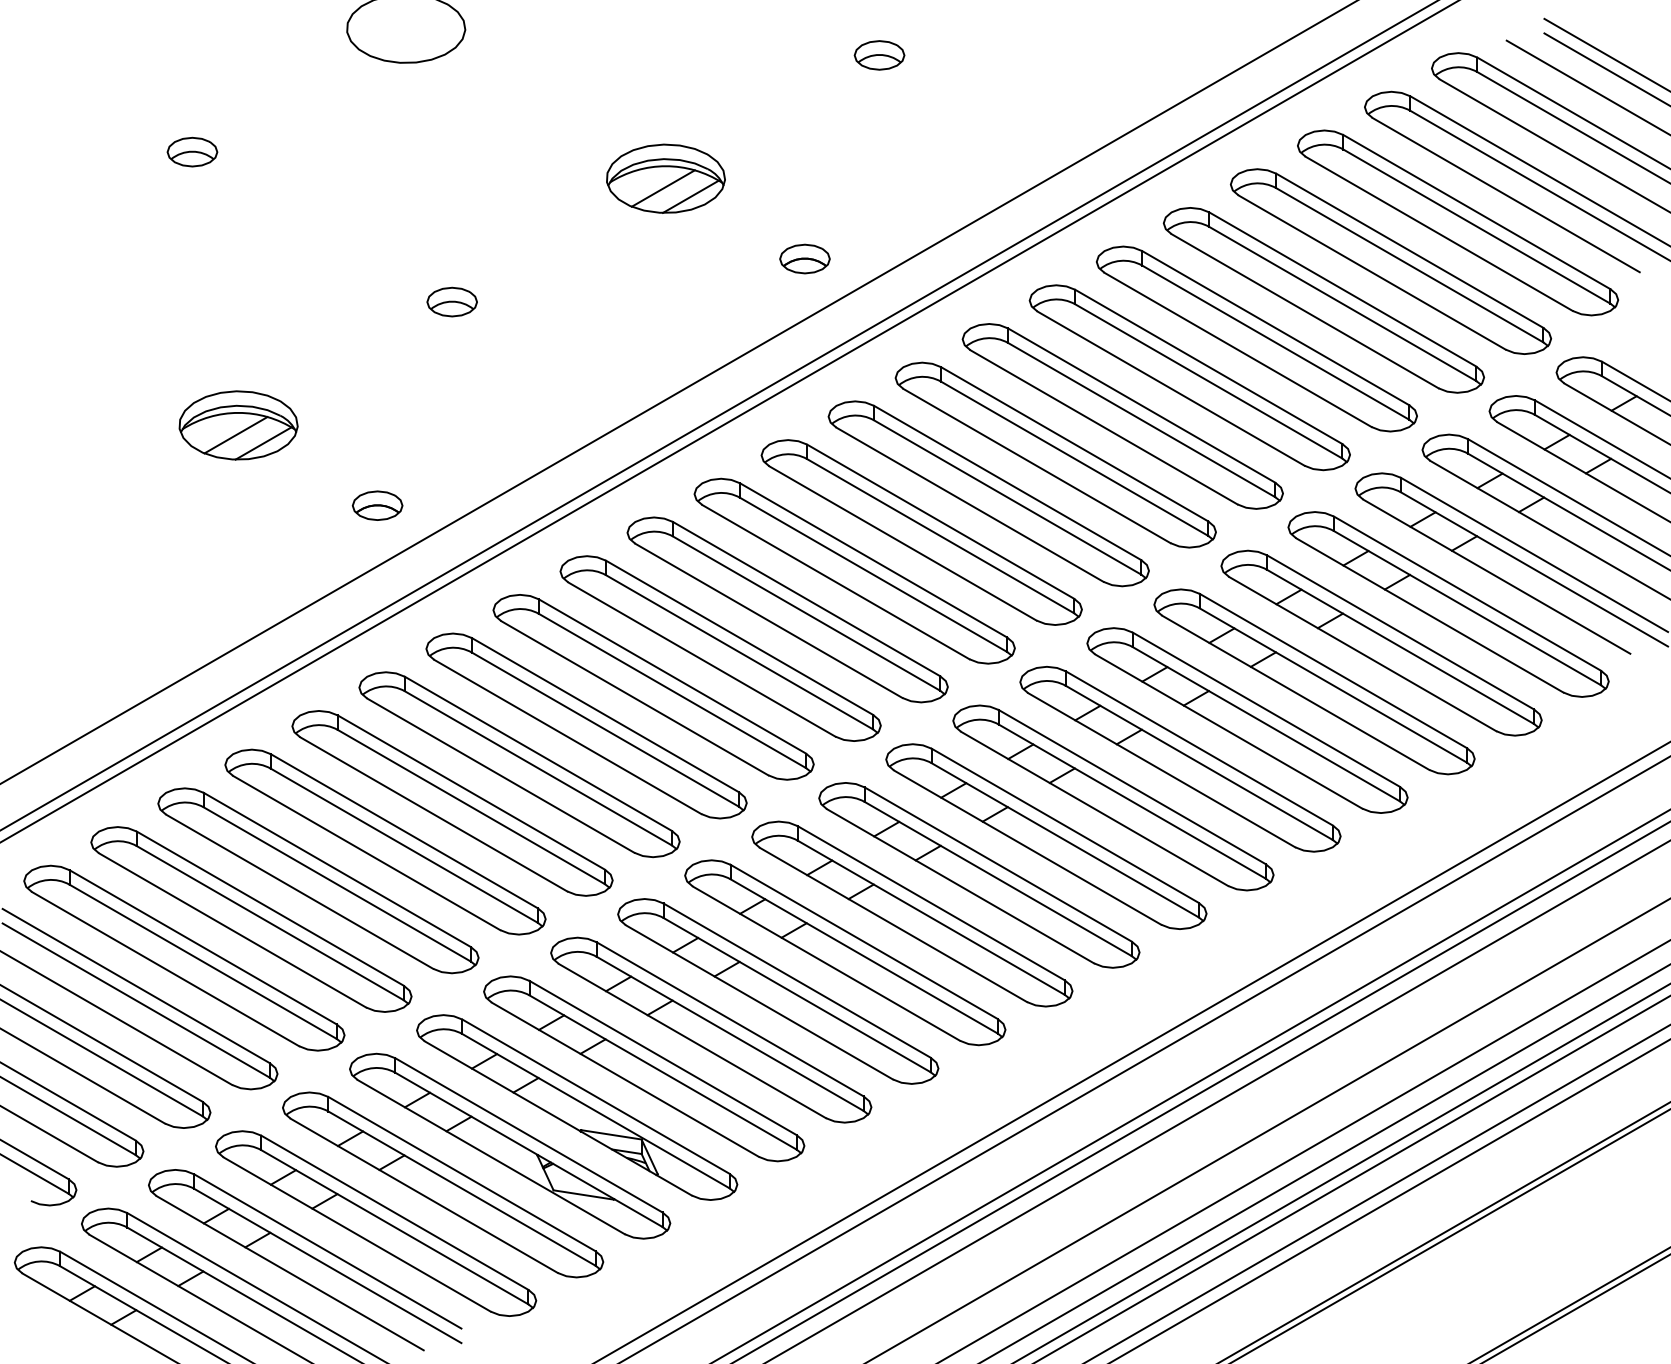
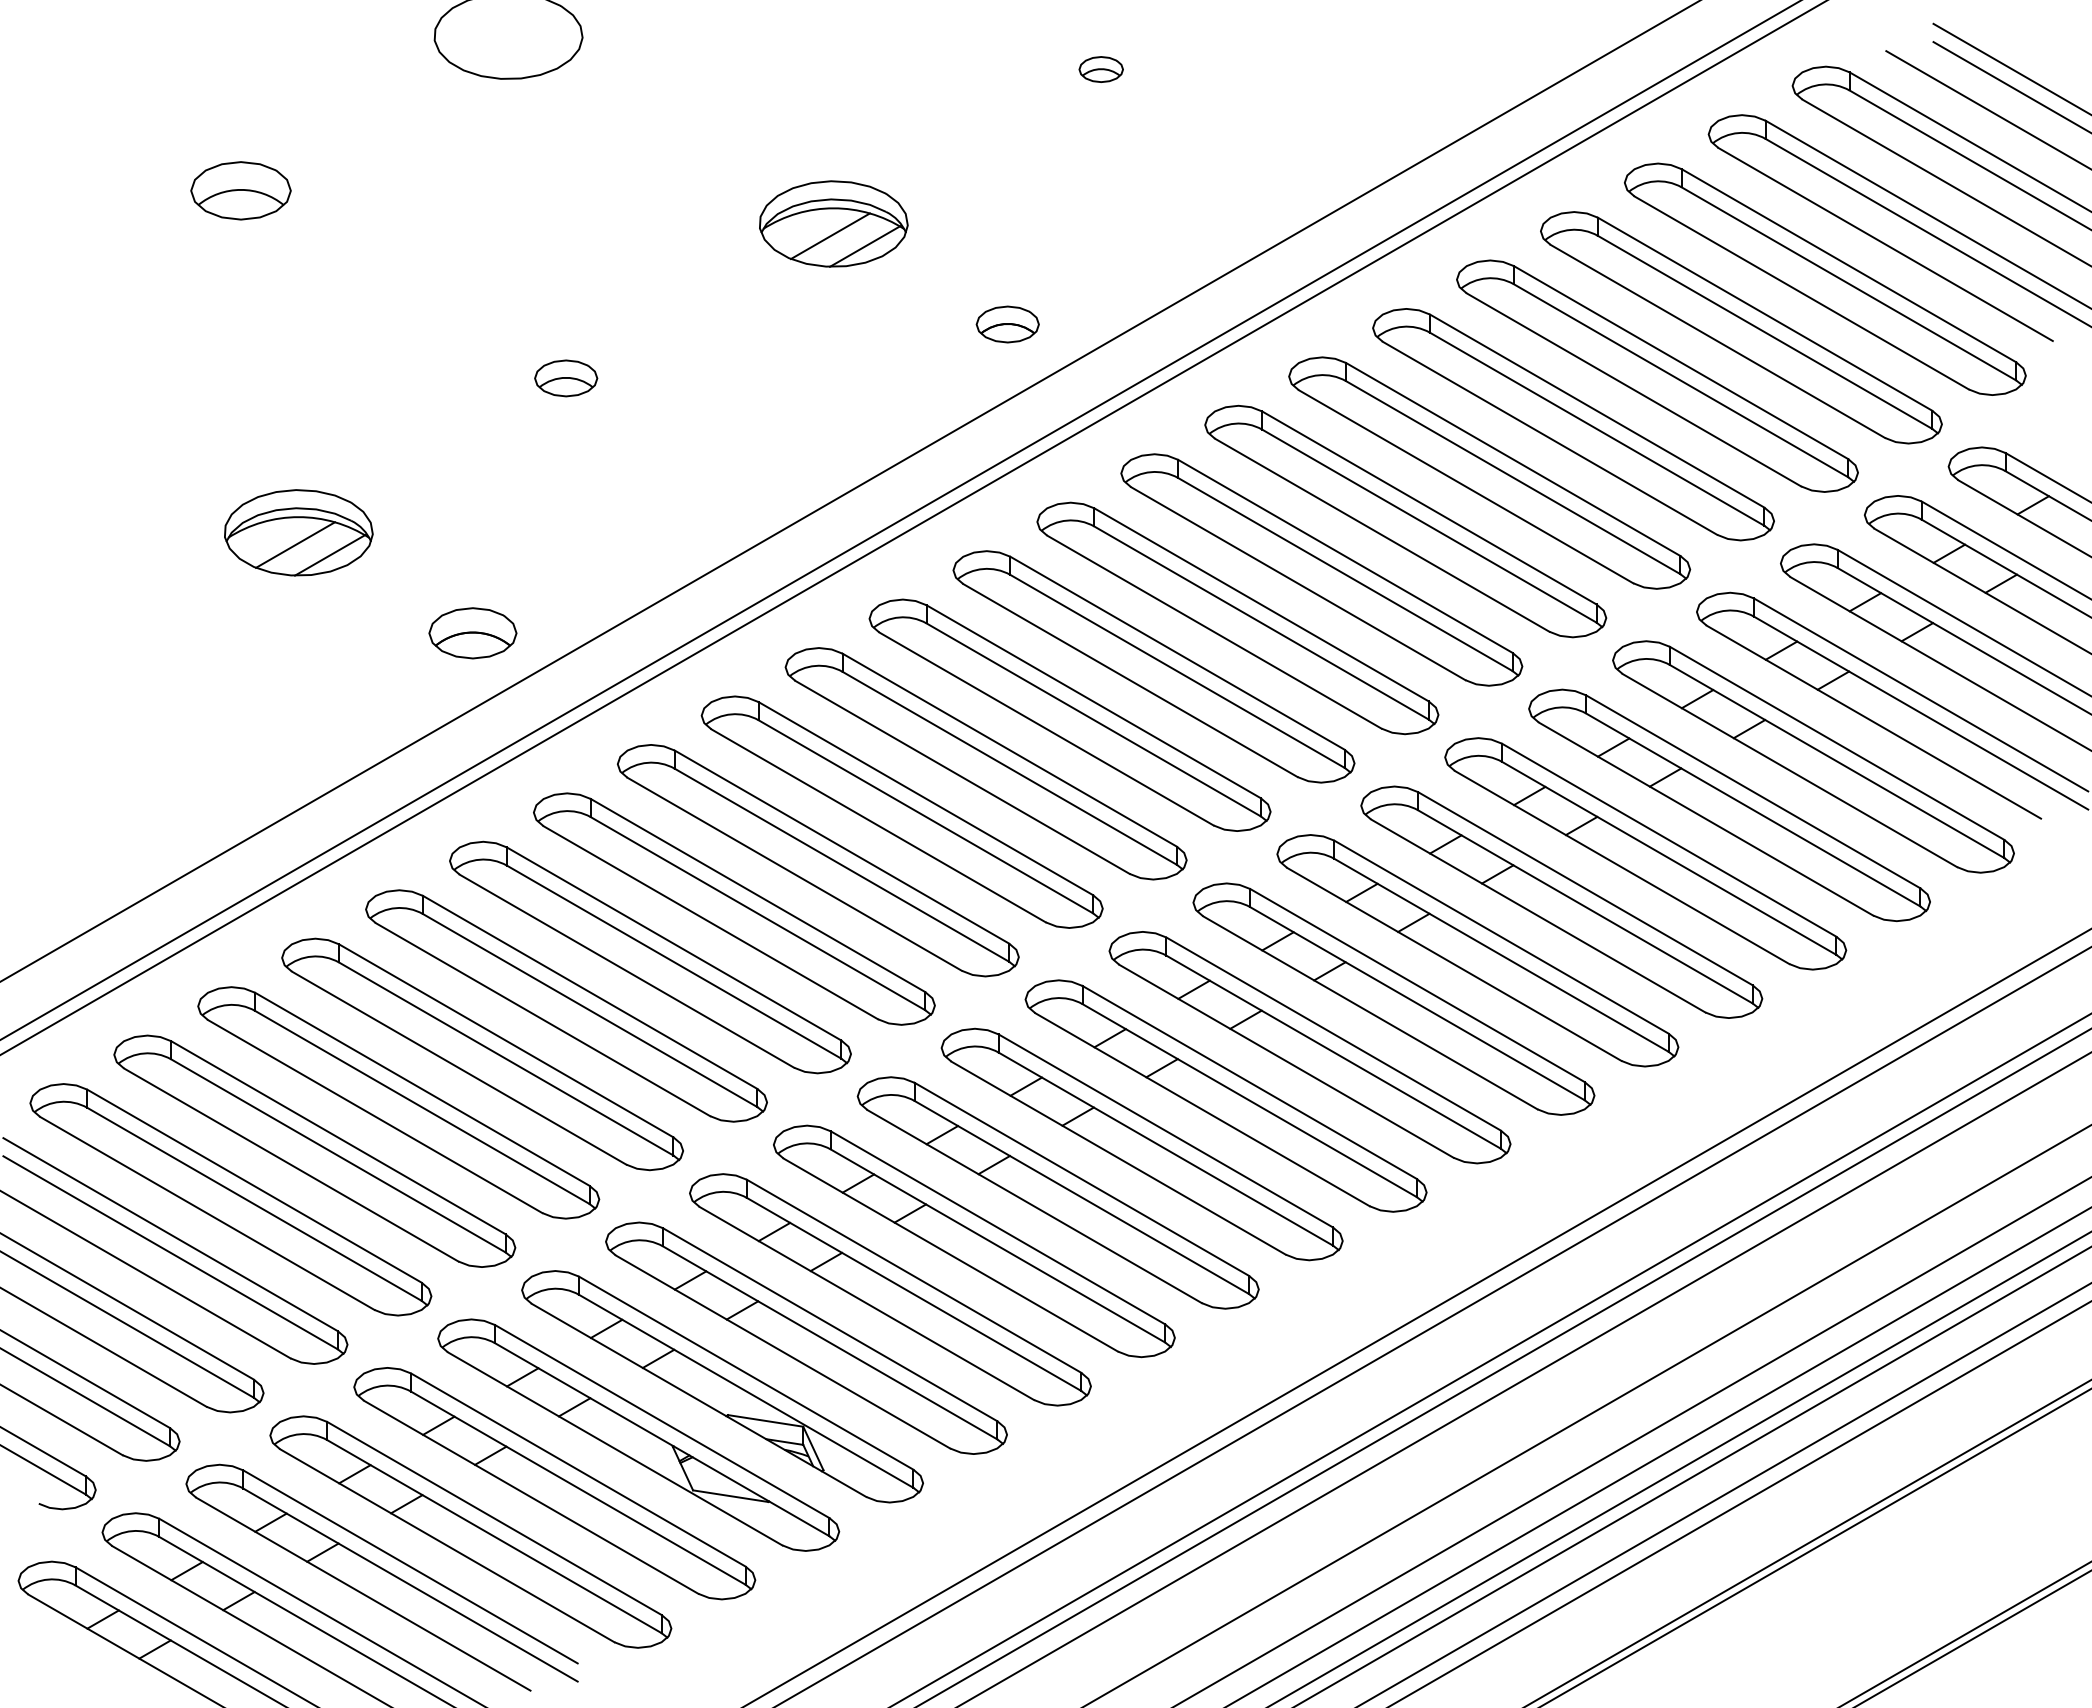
part: (879, 55) -> (1101, 69), size x0.7
part: (192, 151) -> (240, 190), size x1.6
part: (377, 505) -> (472, 633), size x1.4

